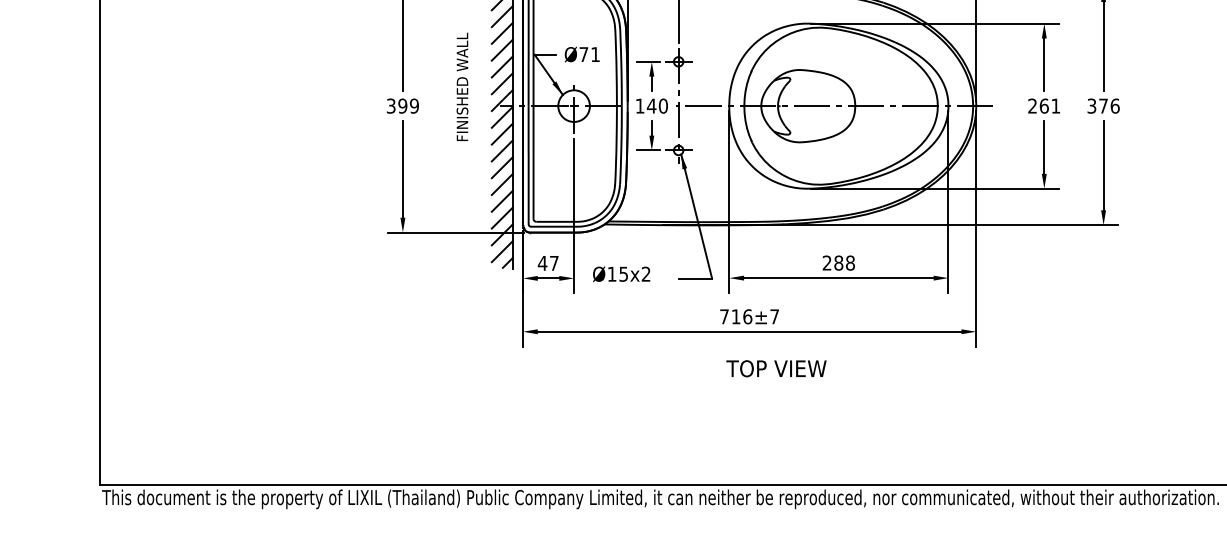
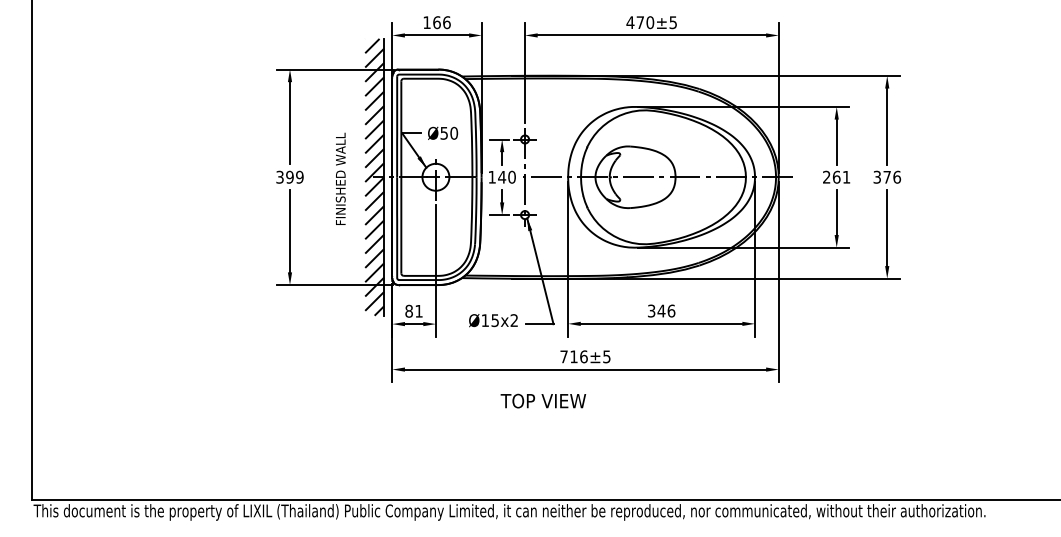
text: (590, 53) -> (449, 132), Ø71 -> Ø50
text: (462, 86) -> (340, 178), moved
text: (547, 262) -> (413, 310), 47 -> 81
text: (838, 262) -> (661, 310), 288 -> 346
text: (621, 274) -> (493, 320), moved
text: (774, 316) -> (606, 356), 716±7 -> 716±5
text: (776, 368) -> (543, 400), moved

